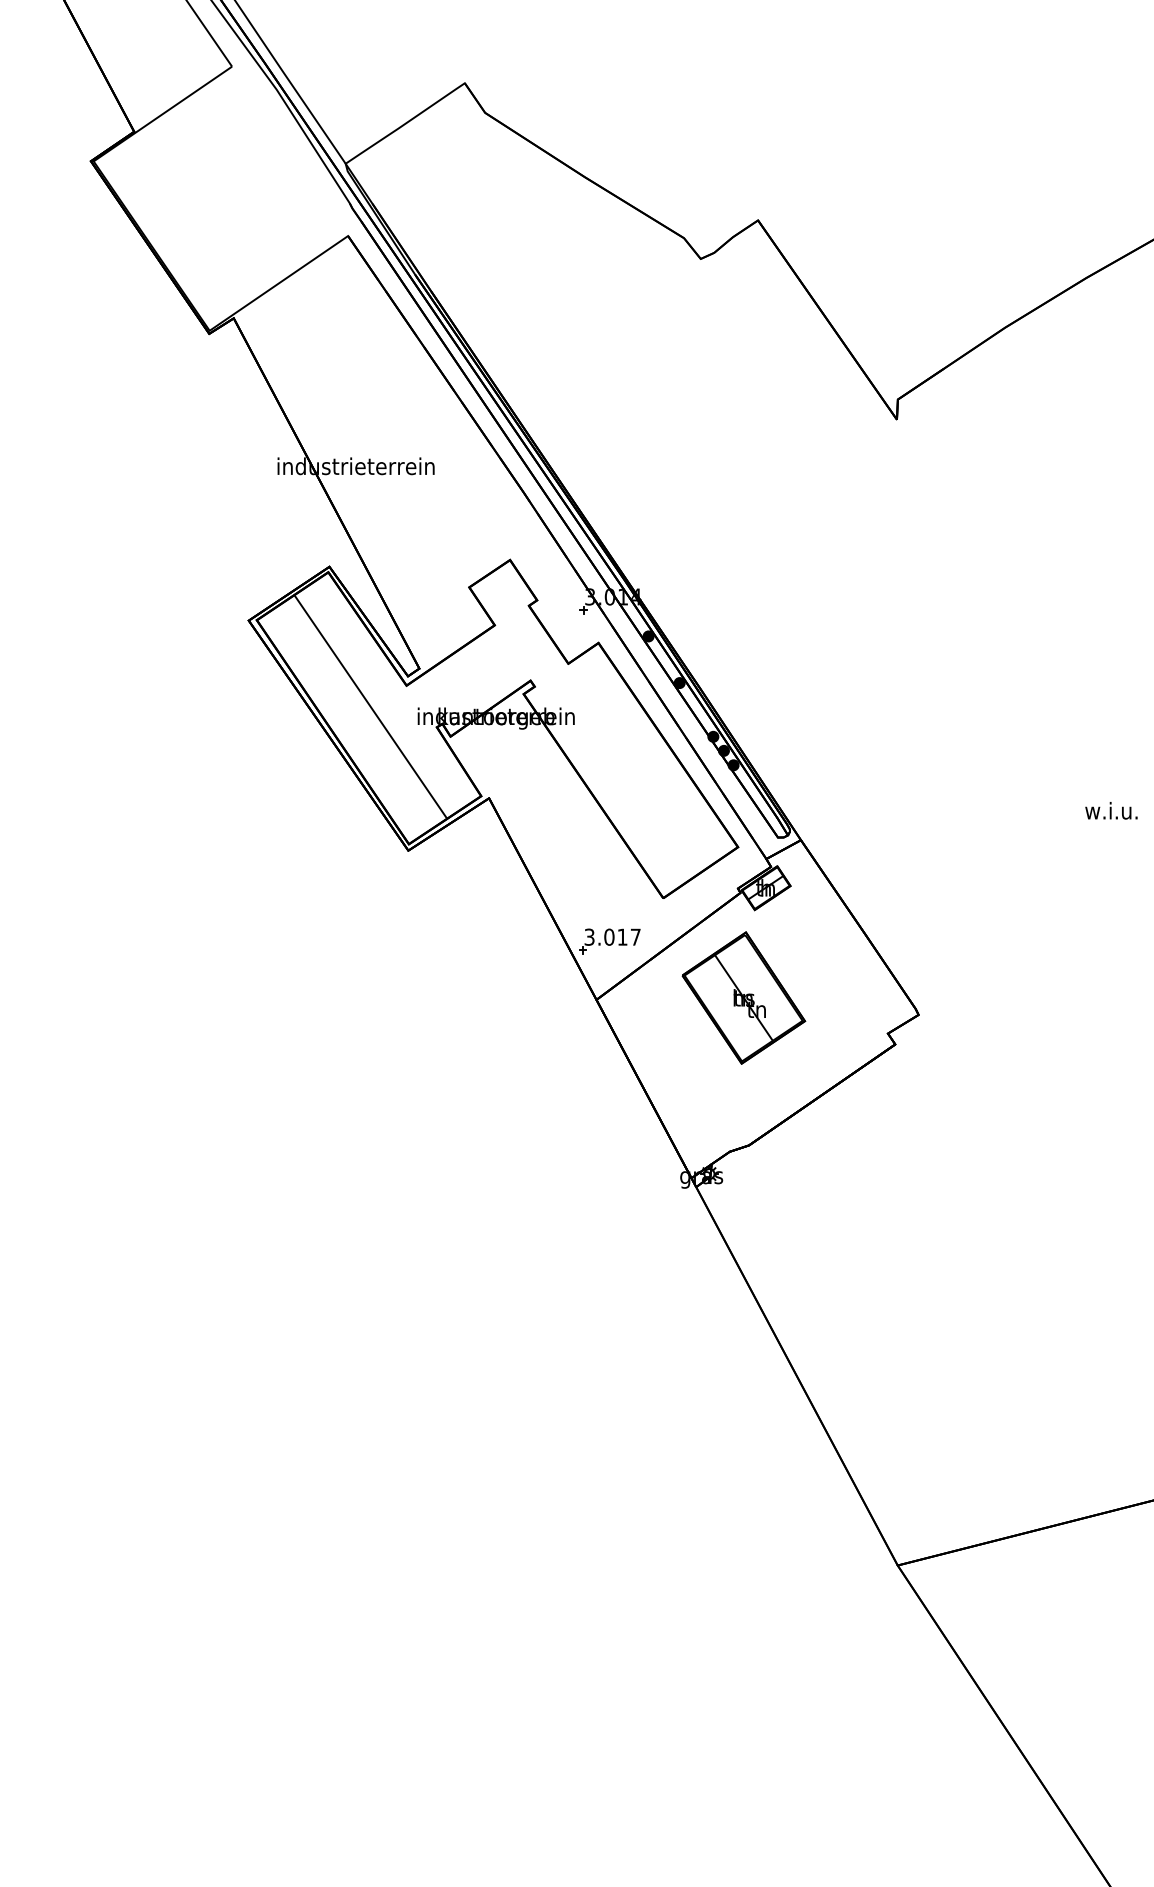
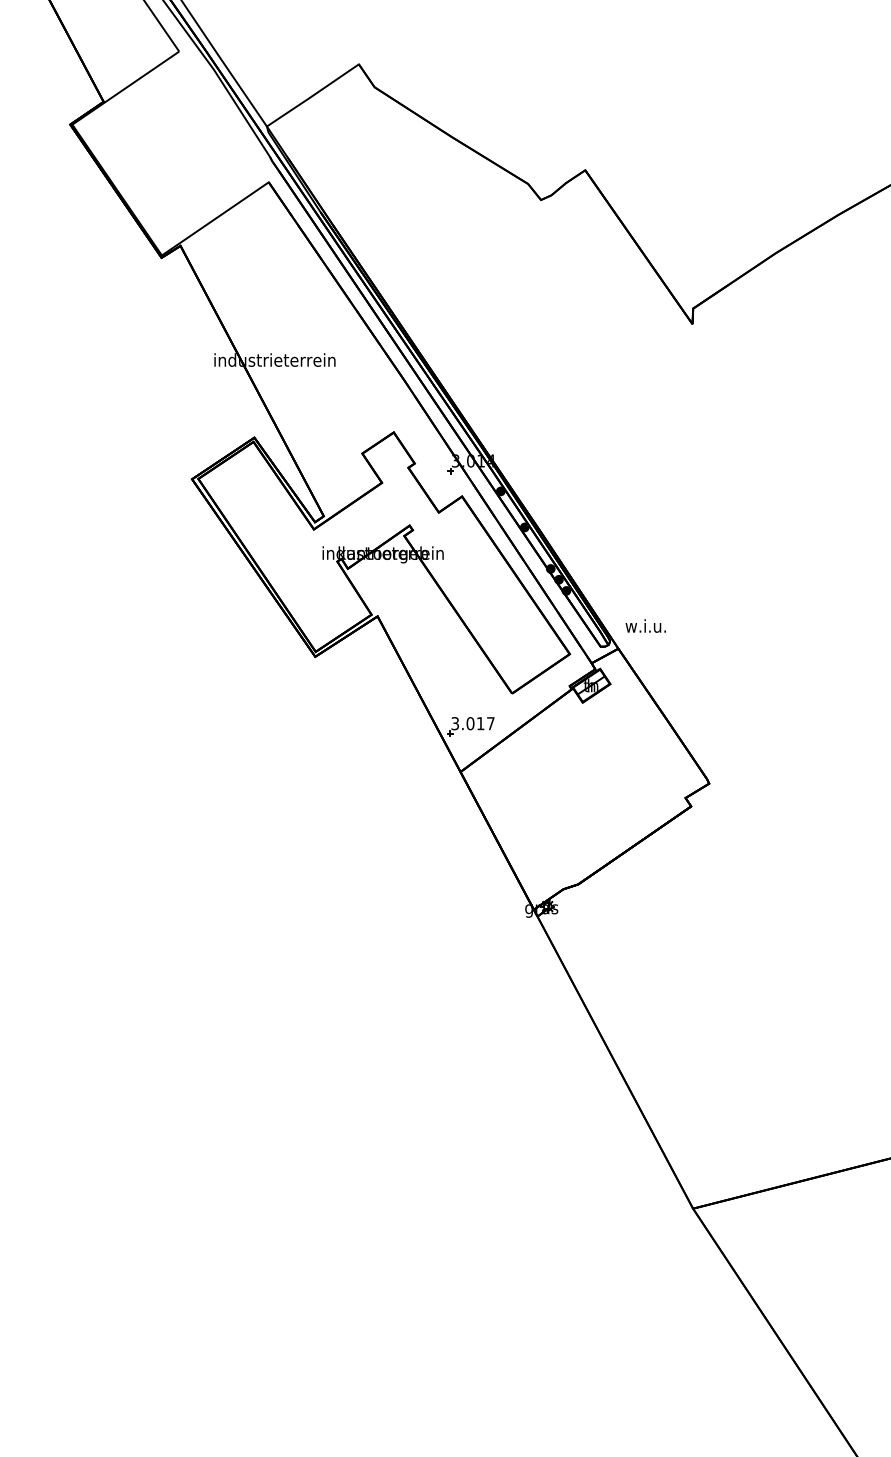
line: (370, 706) -> (286, 545), removed
text: (1111, 810) -> (645, 625), moved
part: (743, 997) -> (574, 770), removed

